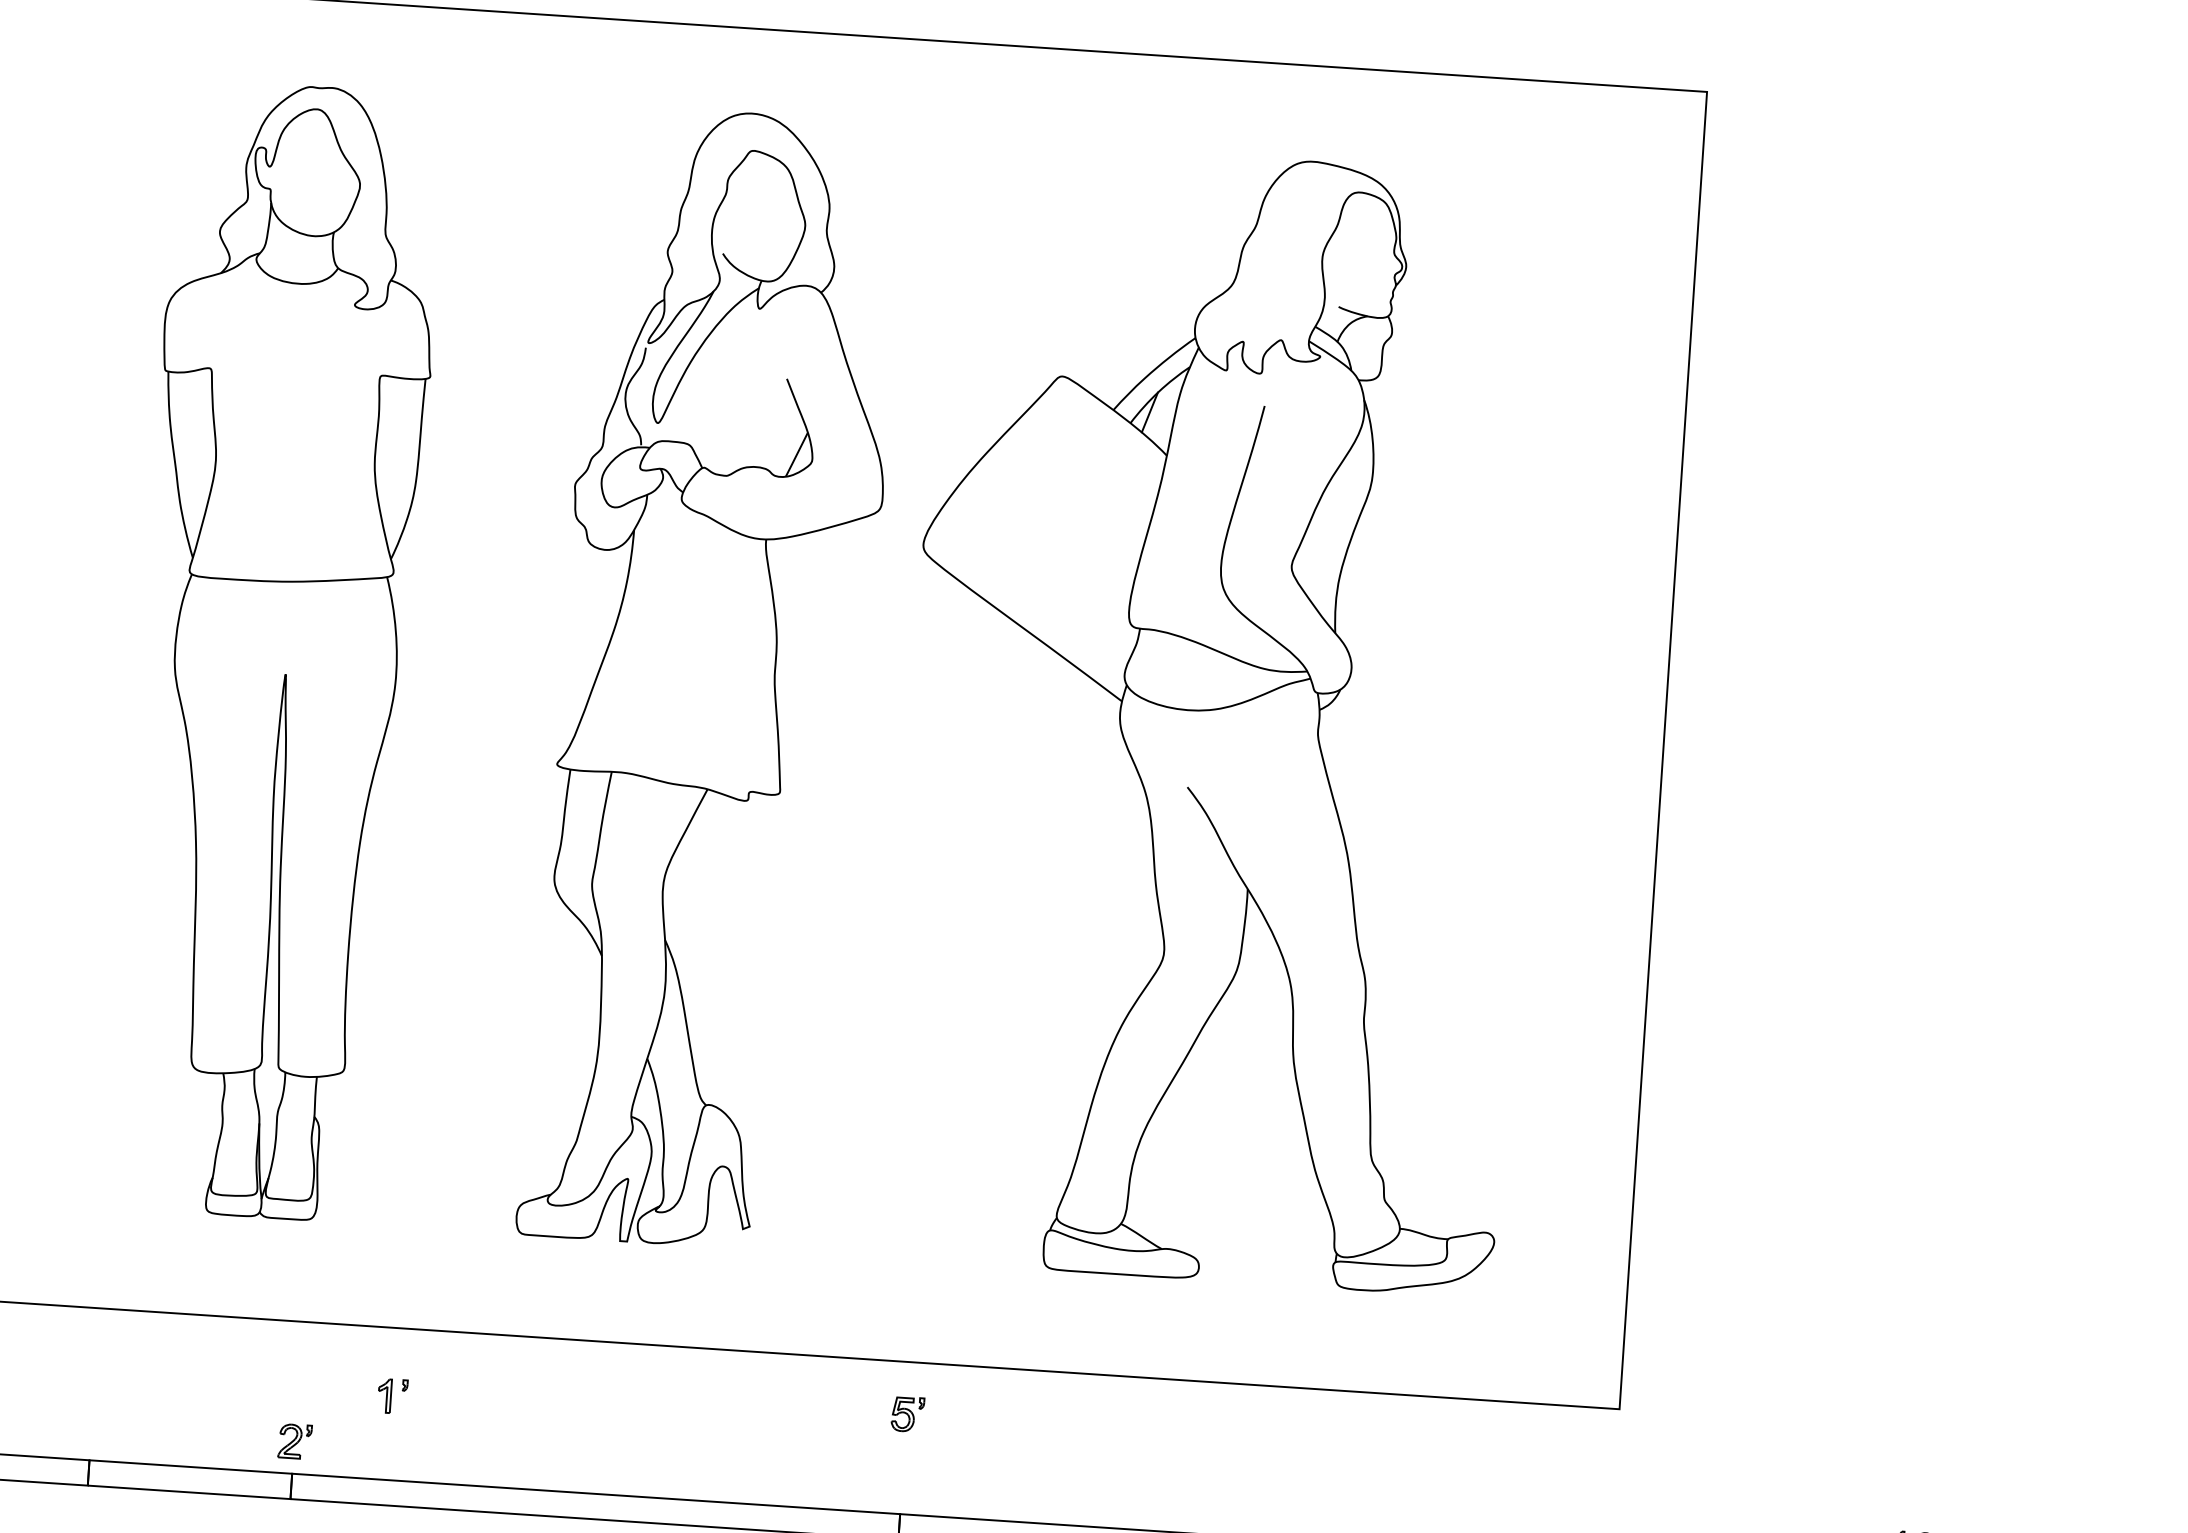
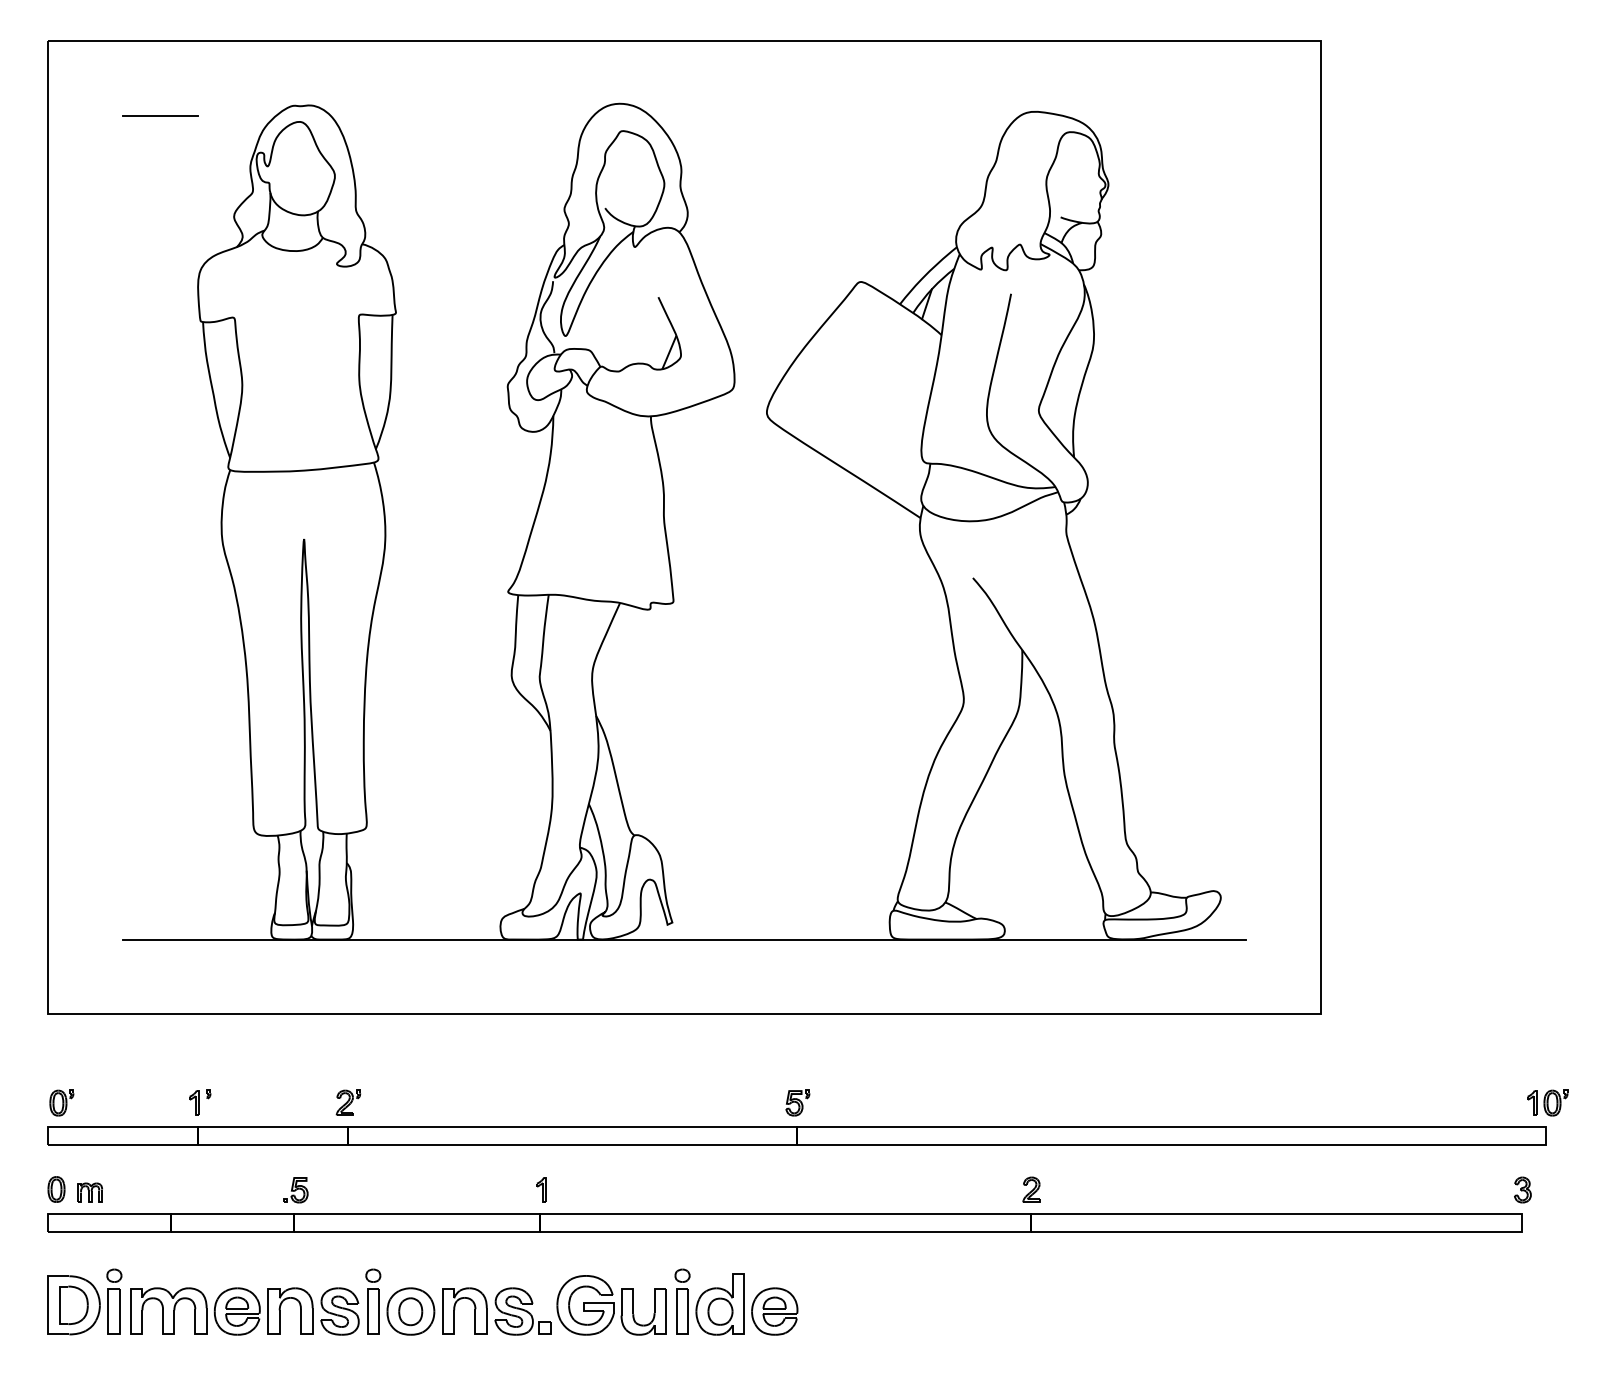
line: (129, 89) -> (160, 116), added
line: (764, 1250) -> (684, 939), added
part: (393, 1395) -> (200, 1102), moved
part: (907, 1413) -> (797, 1102), moved

